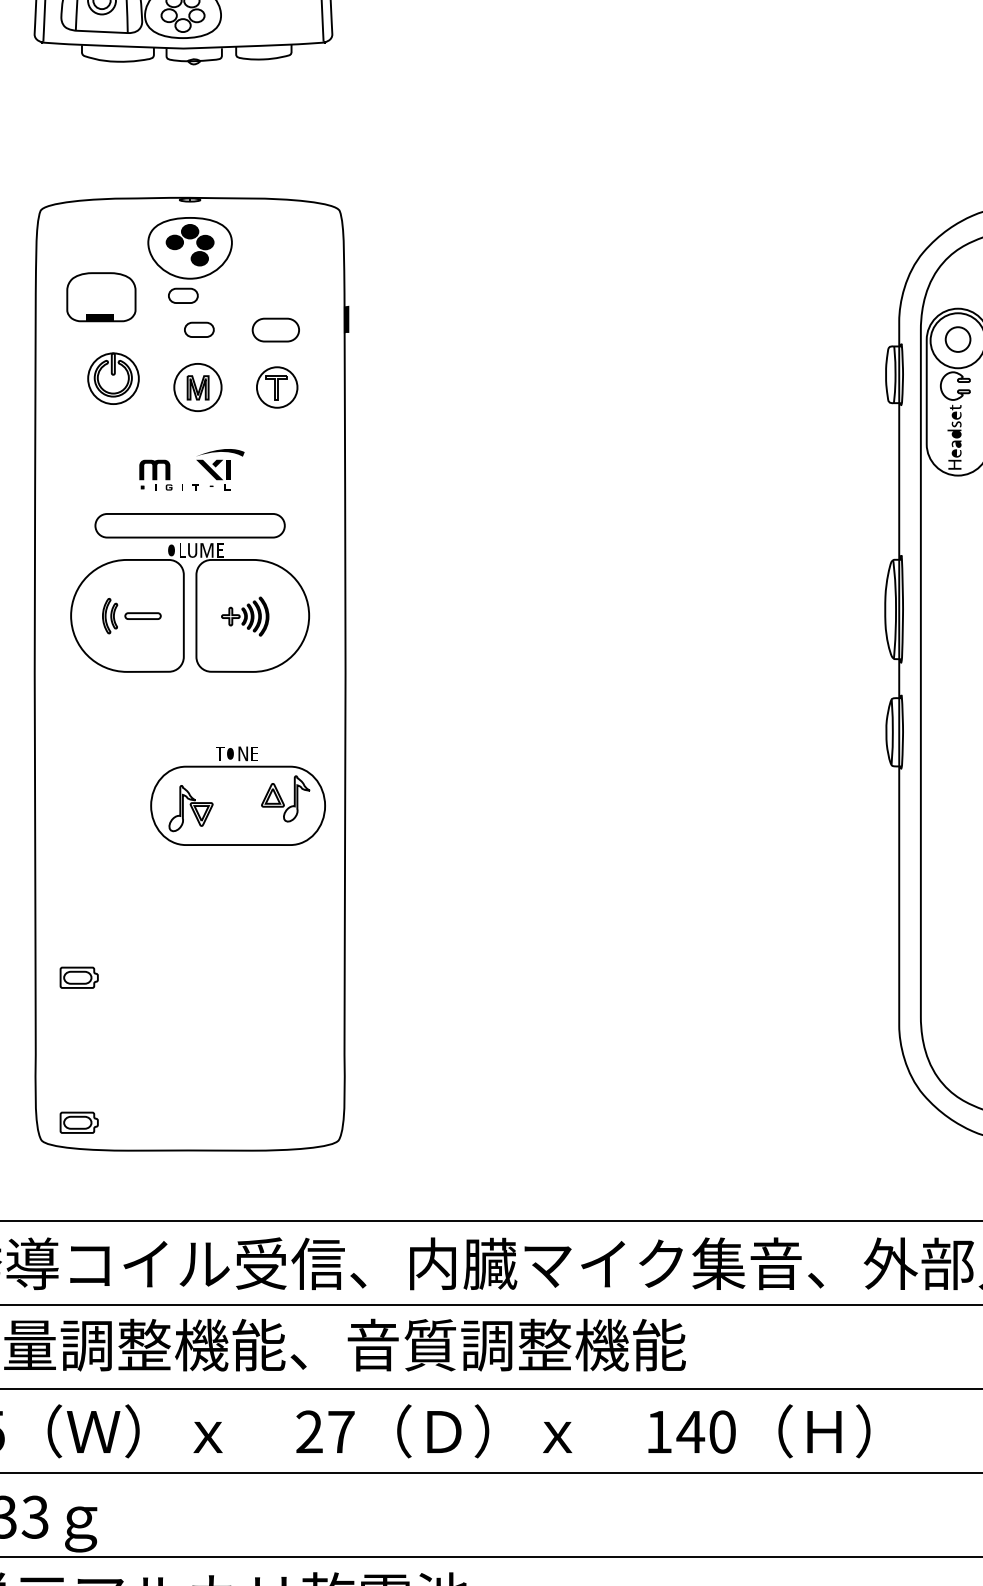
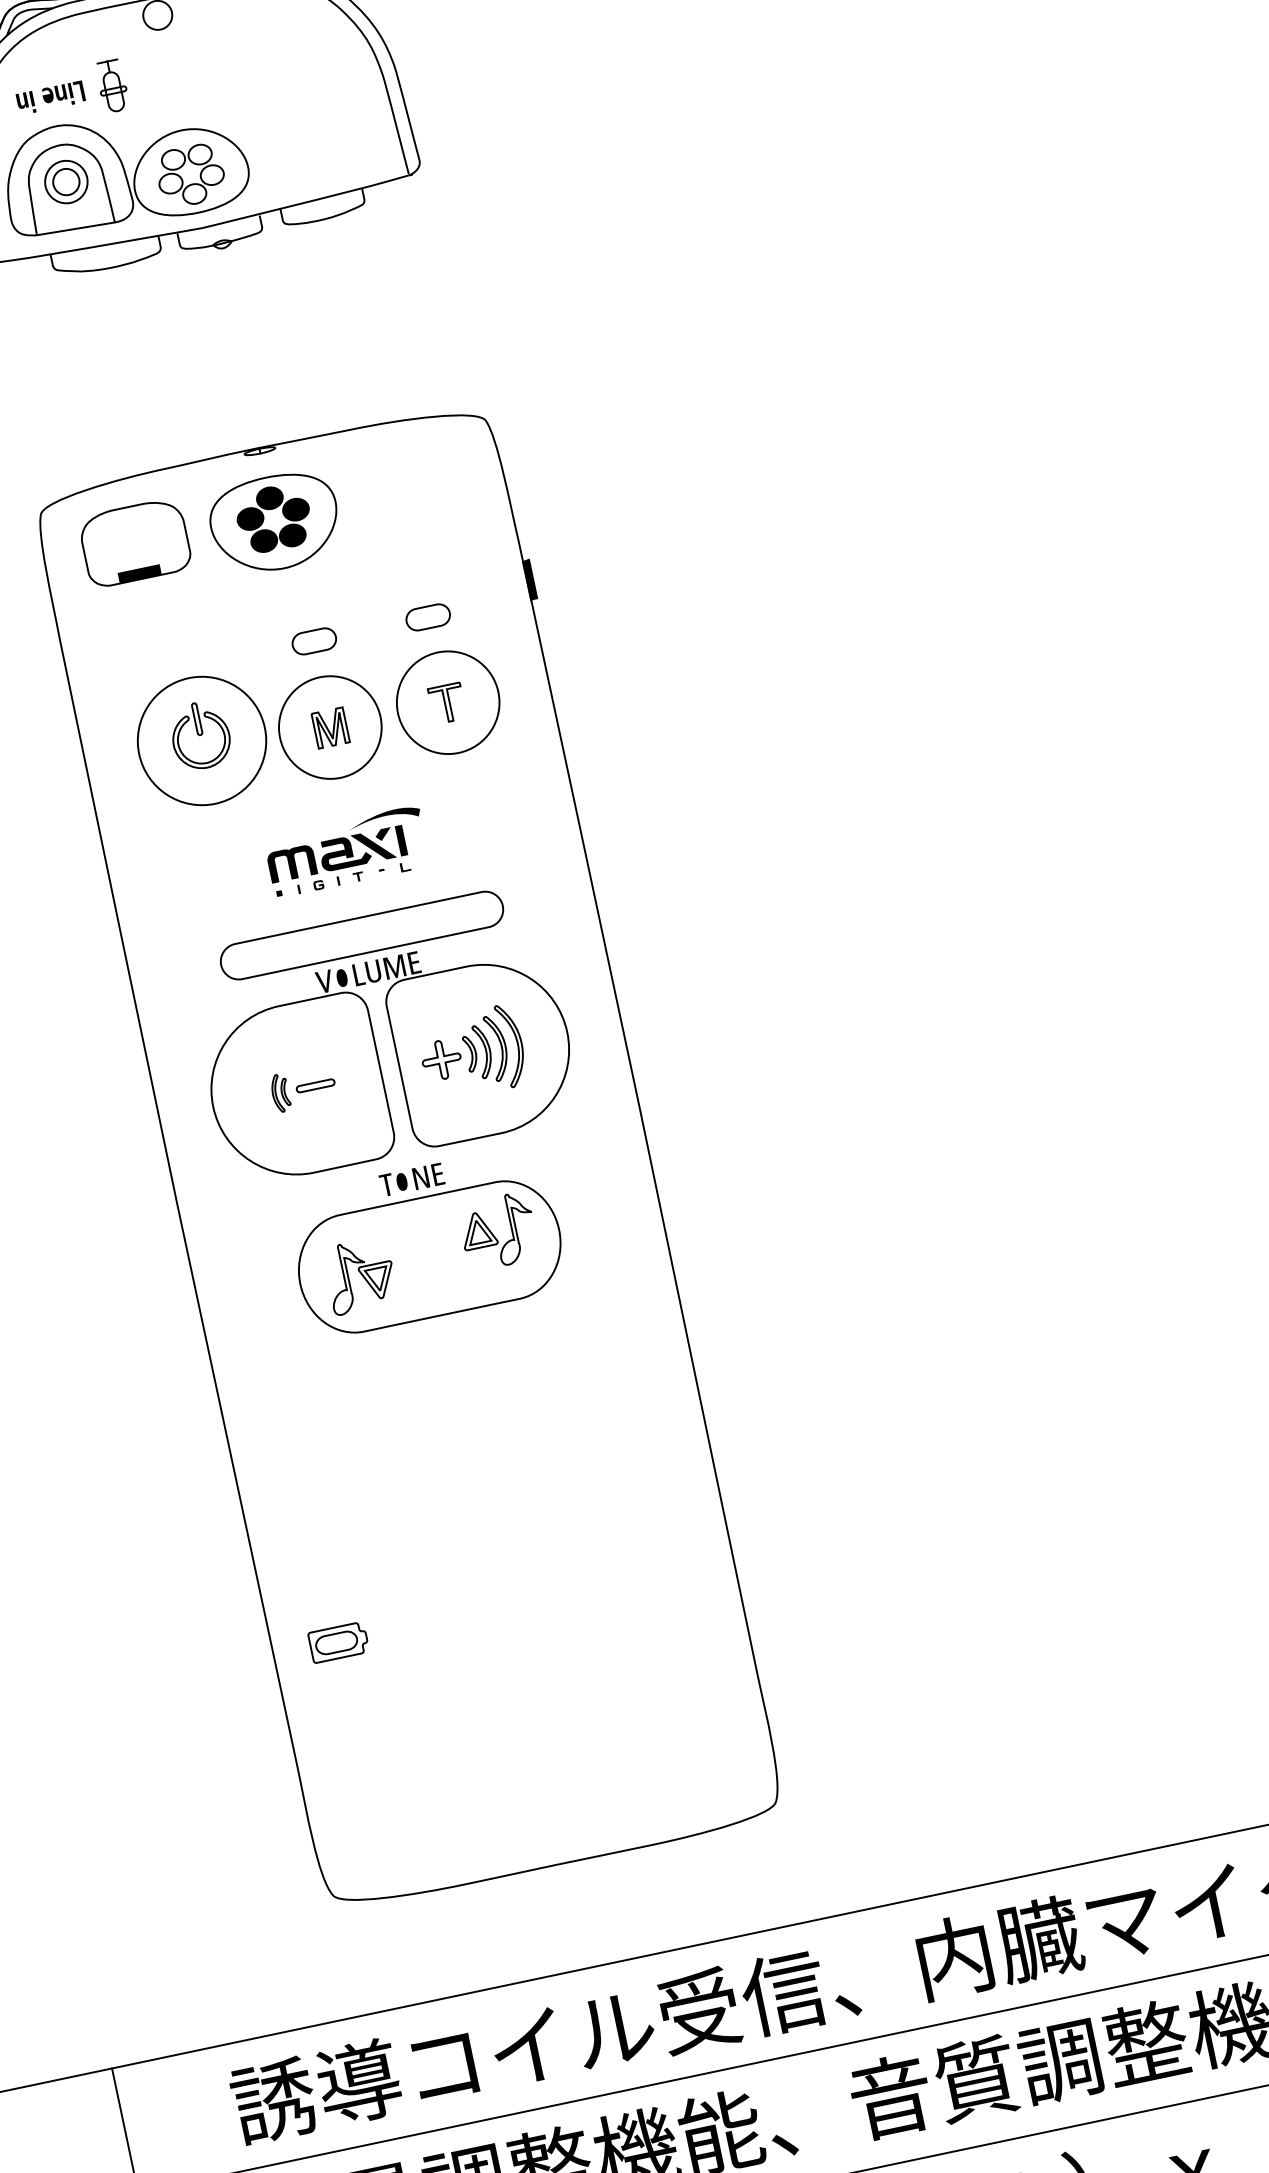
fill: (180, 258) -> (263, 541), added
part: (183, 295) -> (279, 595), removed
part: (101, 297) -> (135, 543), moved
part: (275, 329) -> (427, 616), size x0.62
circle: (113, 378) -> (201, 740), size x1.67
circle: (197, 387) -> (329, 727), size x1.43
circle: (276, 387) -> (447, 702), size x1.67
fill: (190, 469) -> (344, 851), added
fill: (159, 550) -> (324, 981), added
part: (131, 616) -> (303, 1088), size x0.71
part: (245, 616) -> (472, 1053), size x1.43
part: (237, 795) -> (425, 1241), moved
part: (78, 1122) -> (383, 1857), removed

